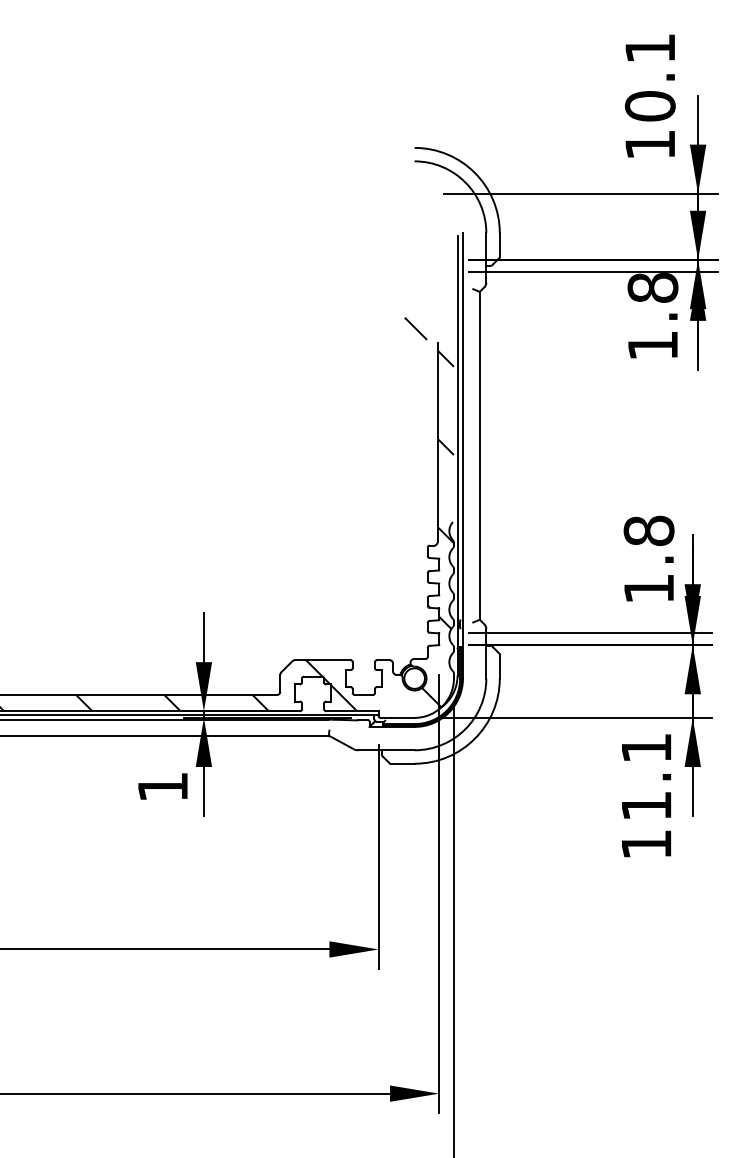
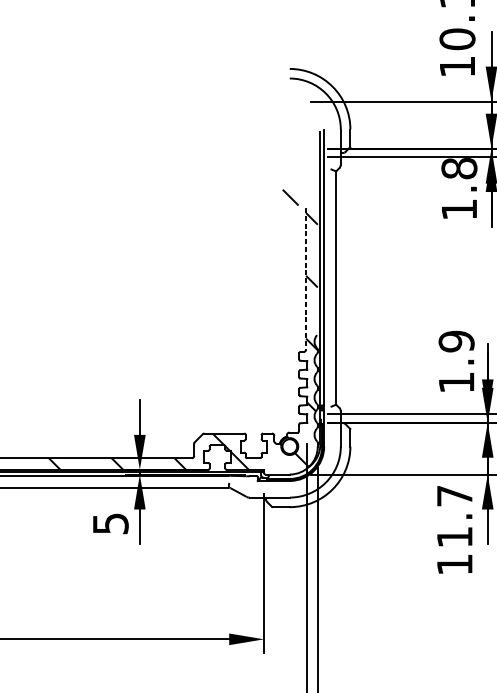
line: (437, 442) -> (306, 278), solid -> dashed
text: (648, 530) -> (456, 341), 1.8 -> 1.9
text: (646, 748) -> (454, 496), 11.1 -> 11.7
text: (163, 787) -> (111, 524), 1 -> 5

